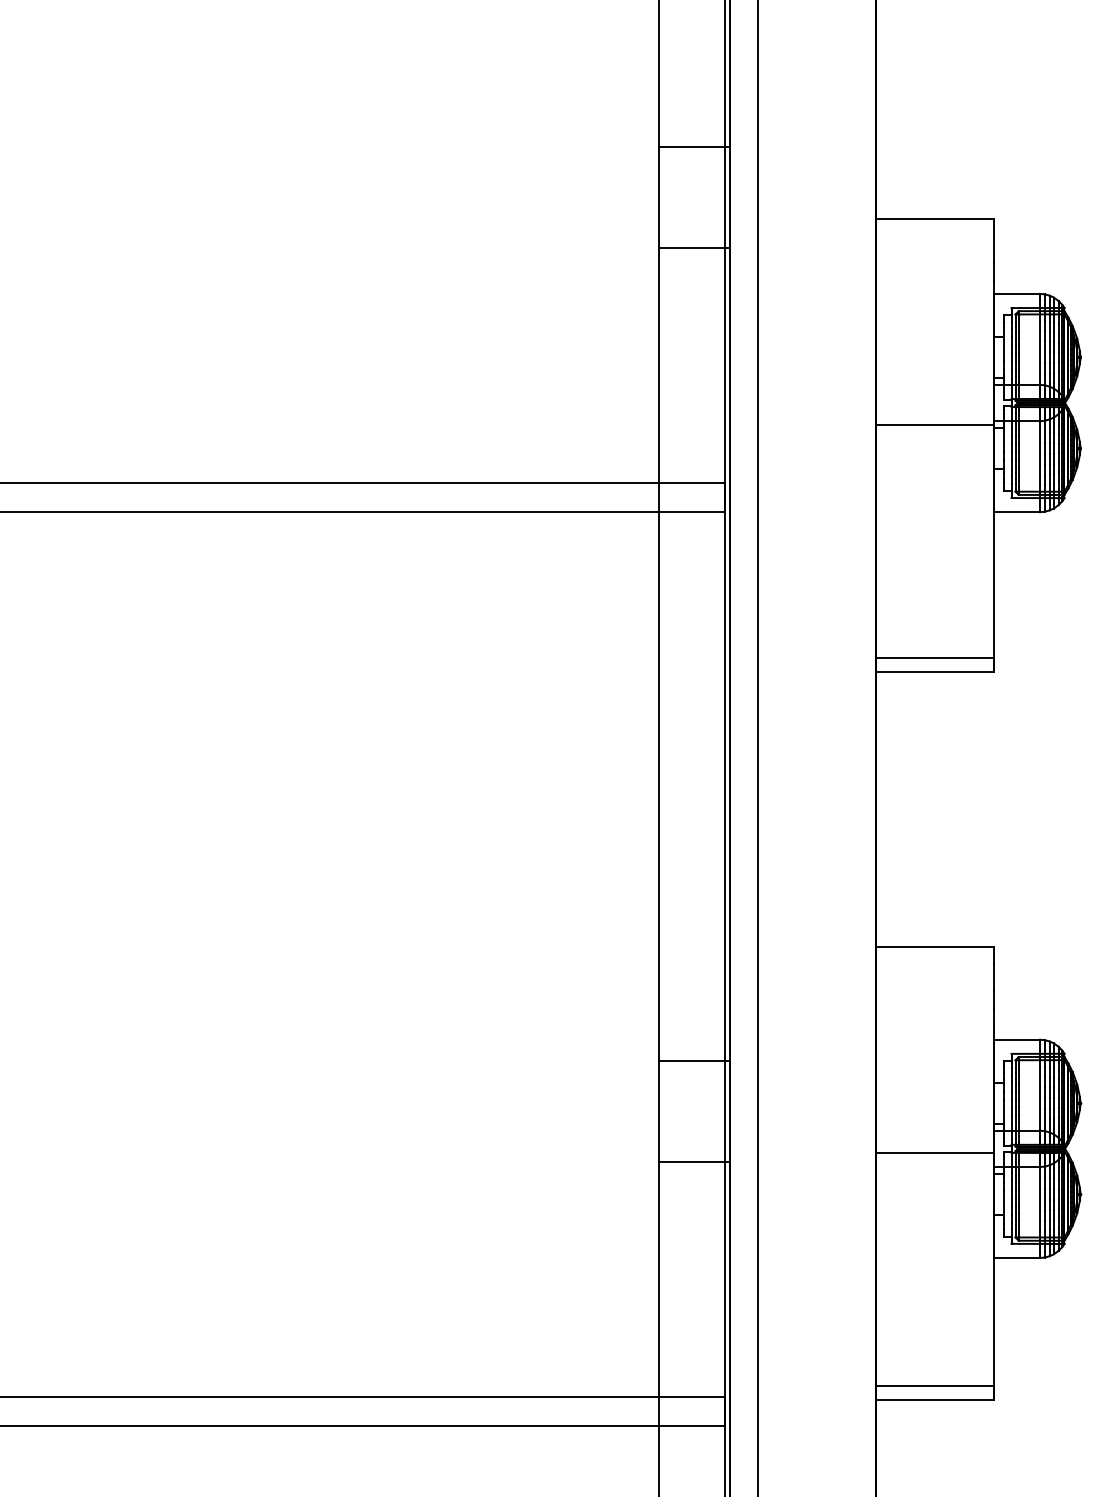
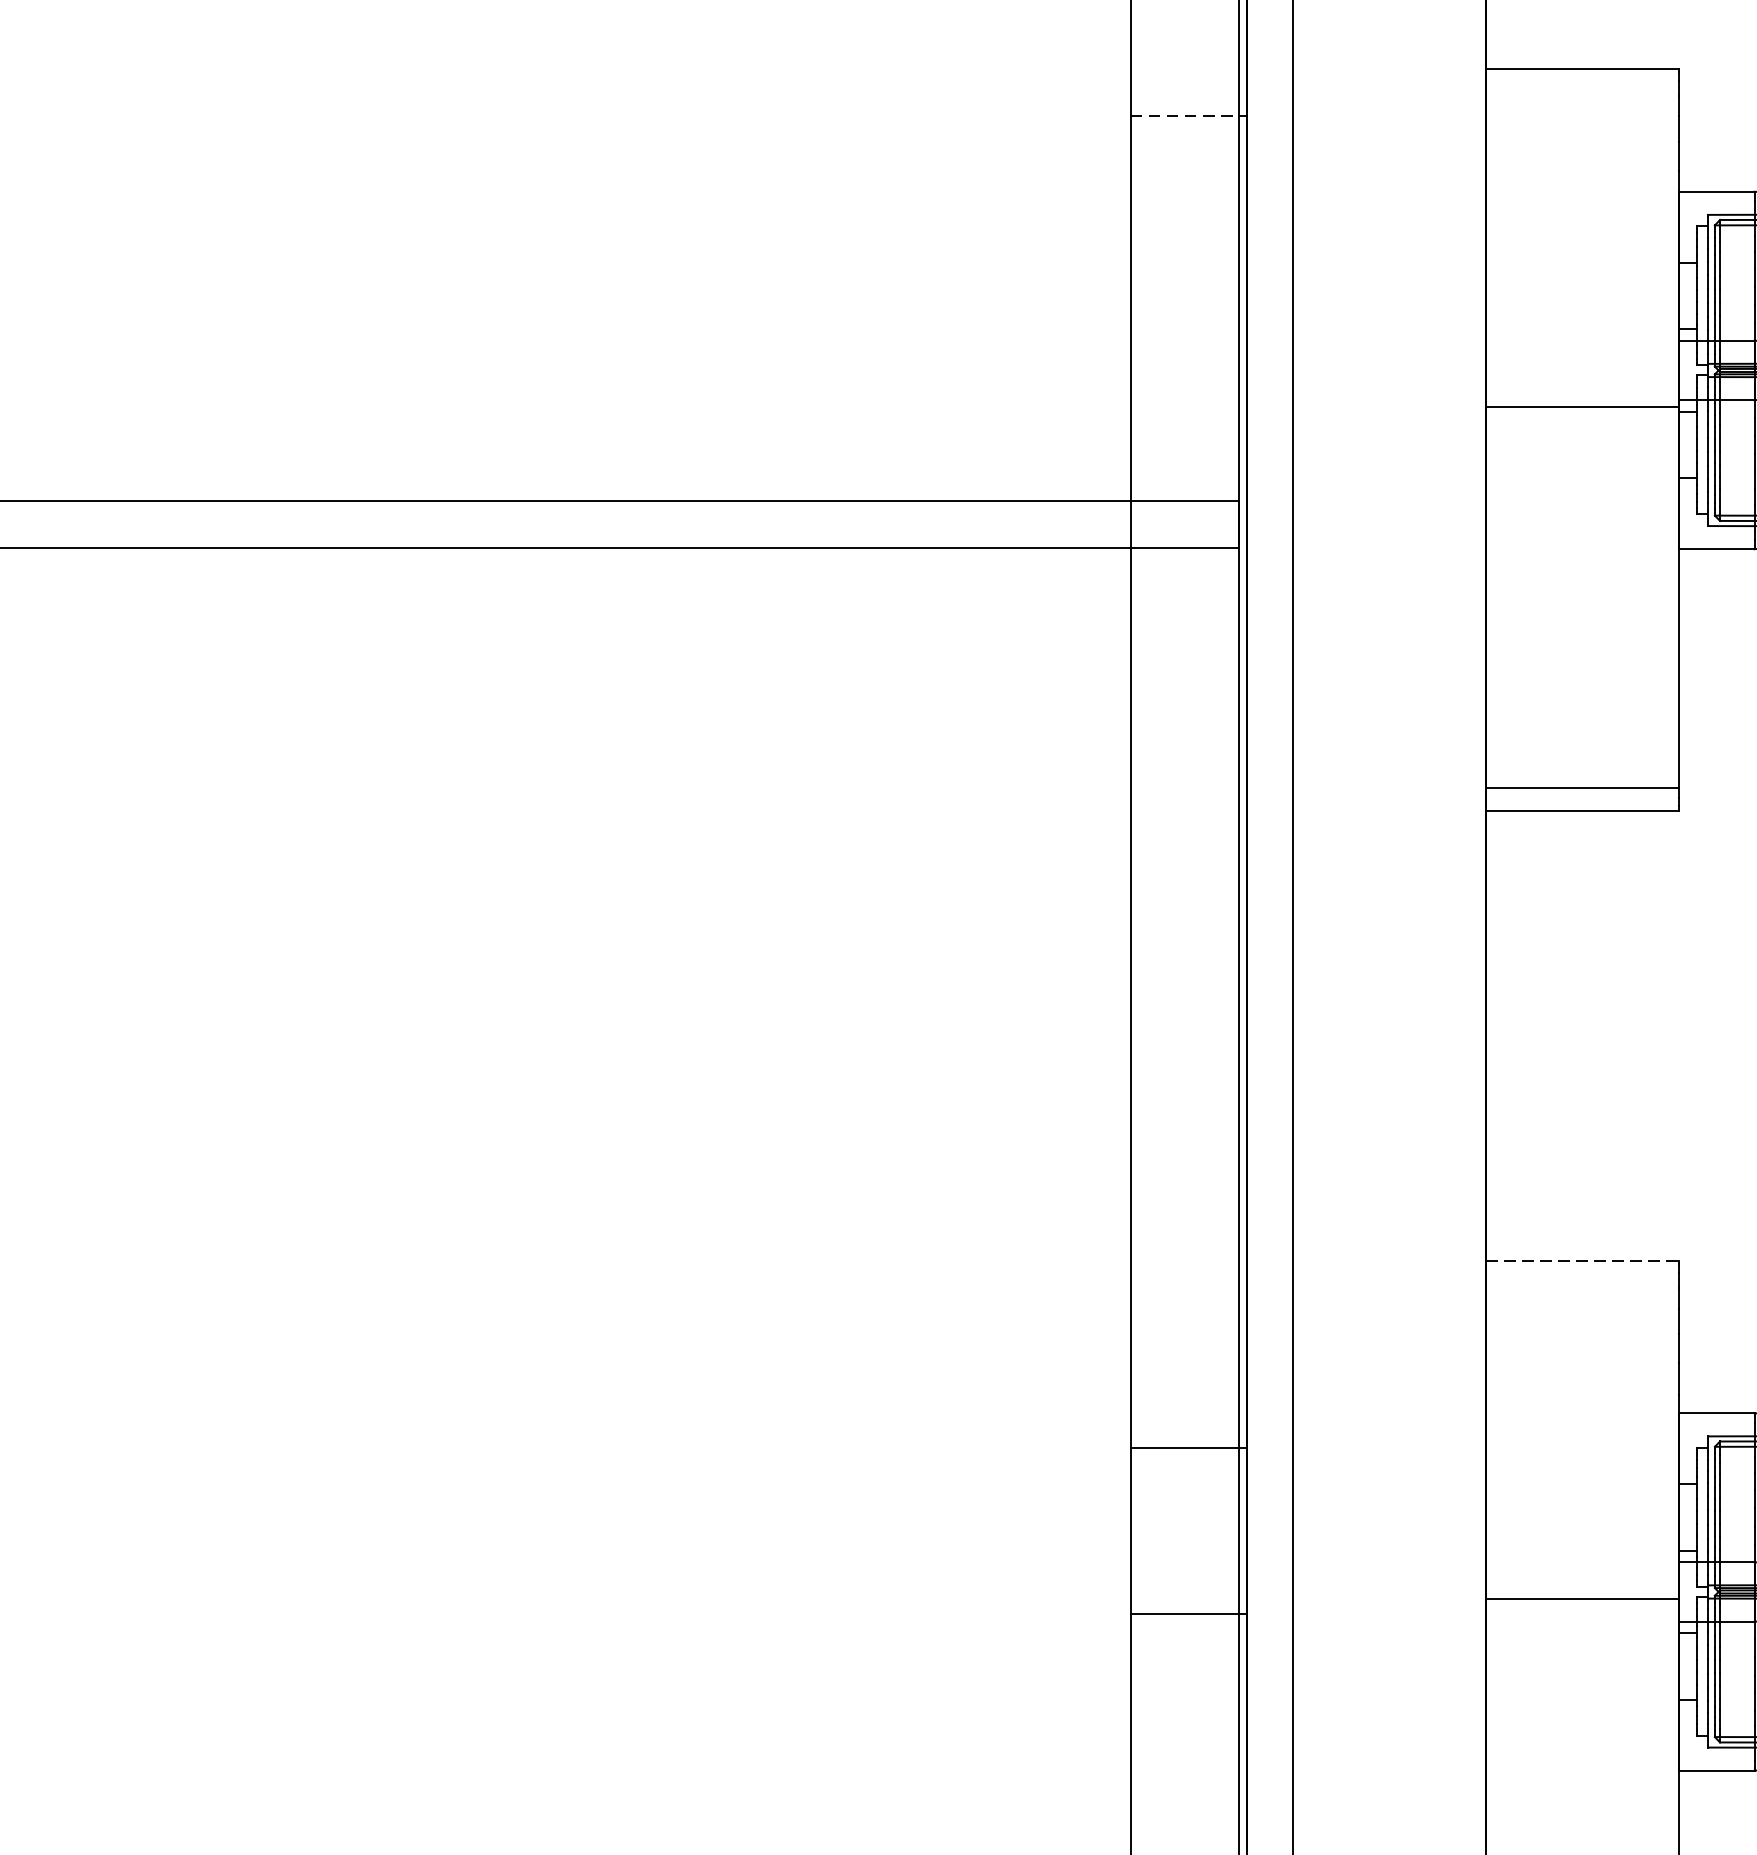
line: (694, 247) -> (1189, 115), solid -> dashed
line: (934, 946) -> (1582, 1260), solid -> dashed

